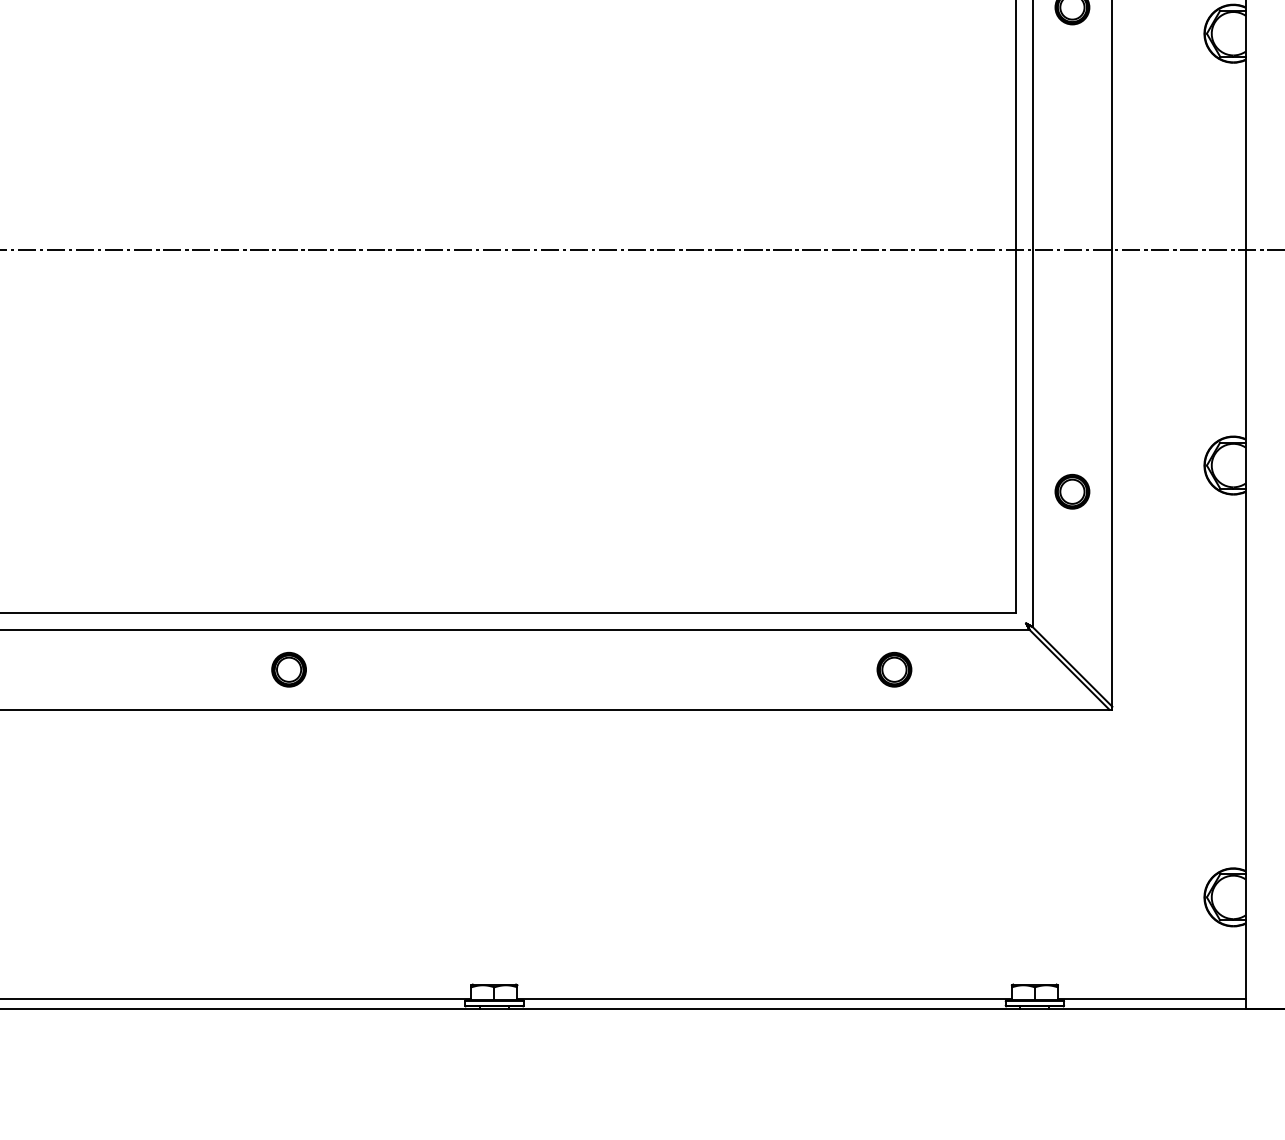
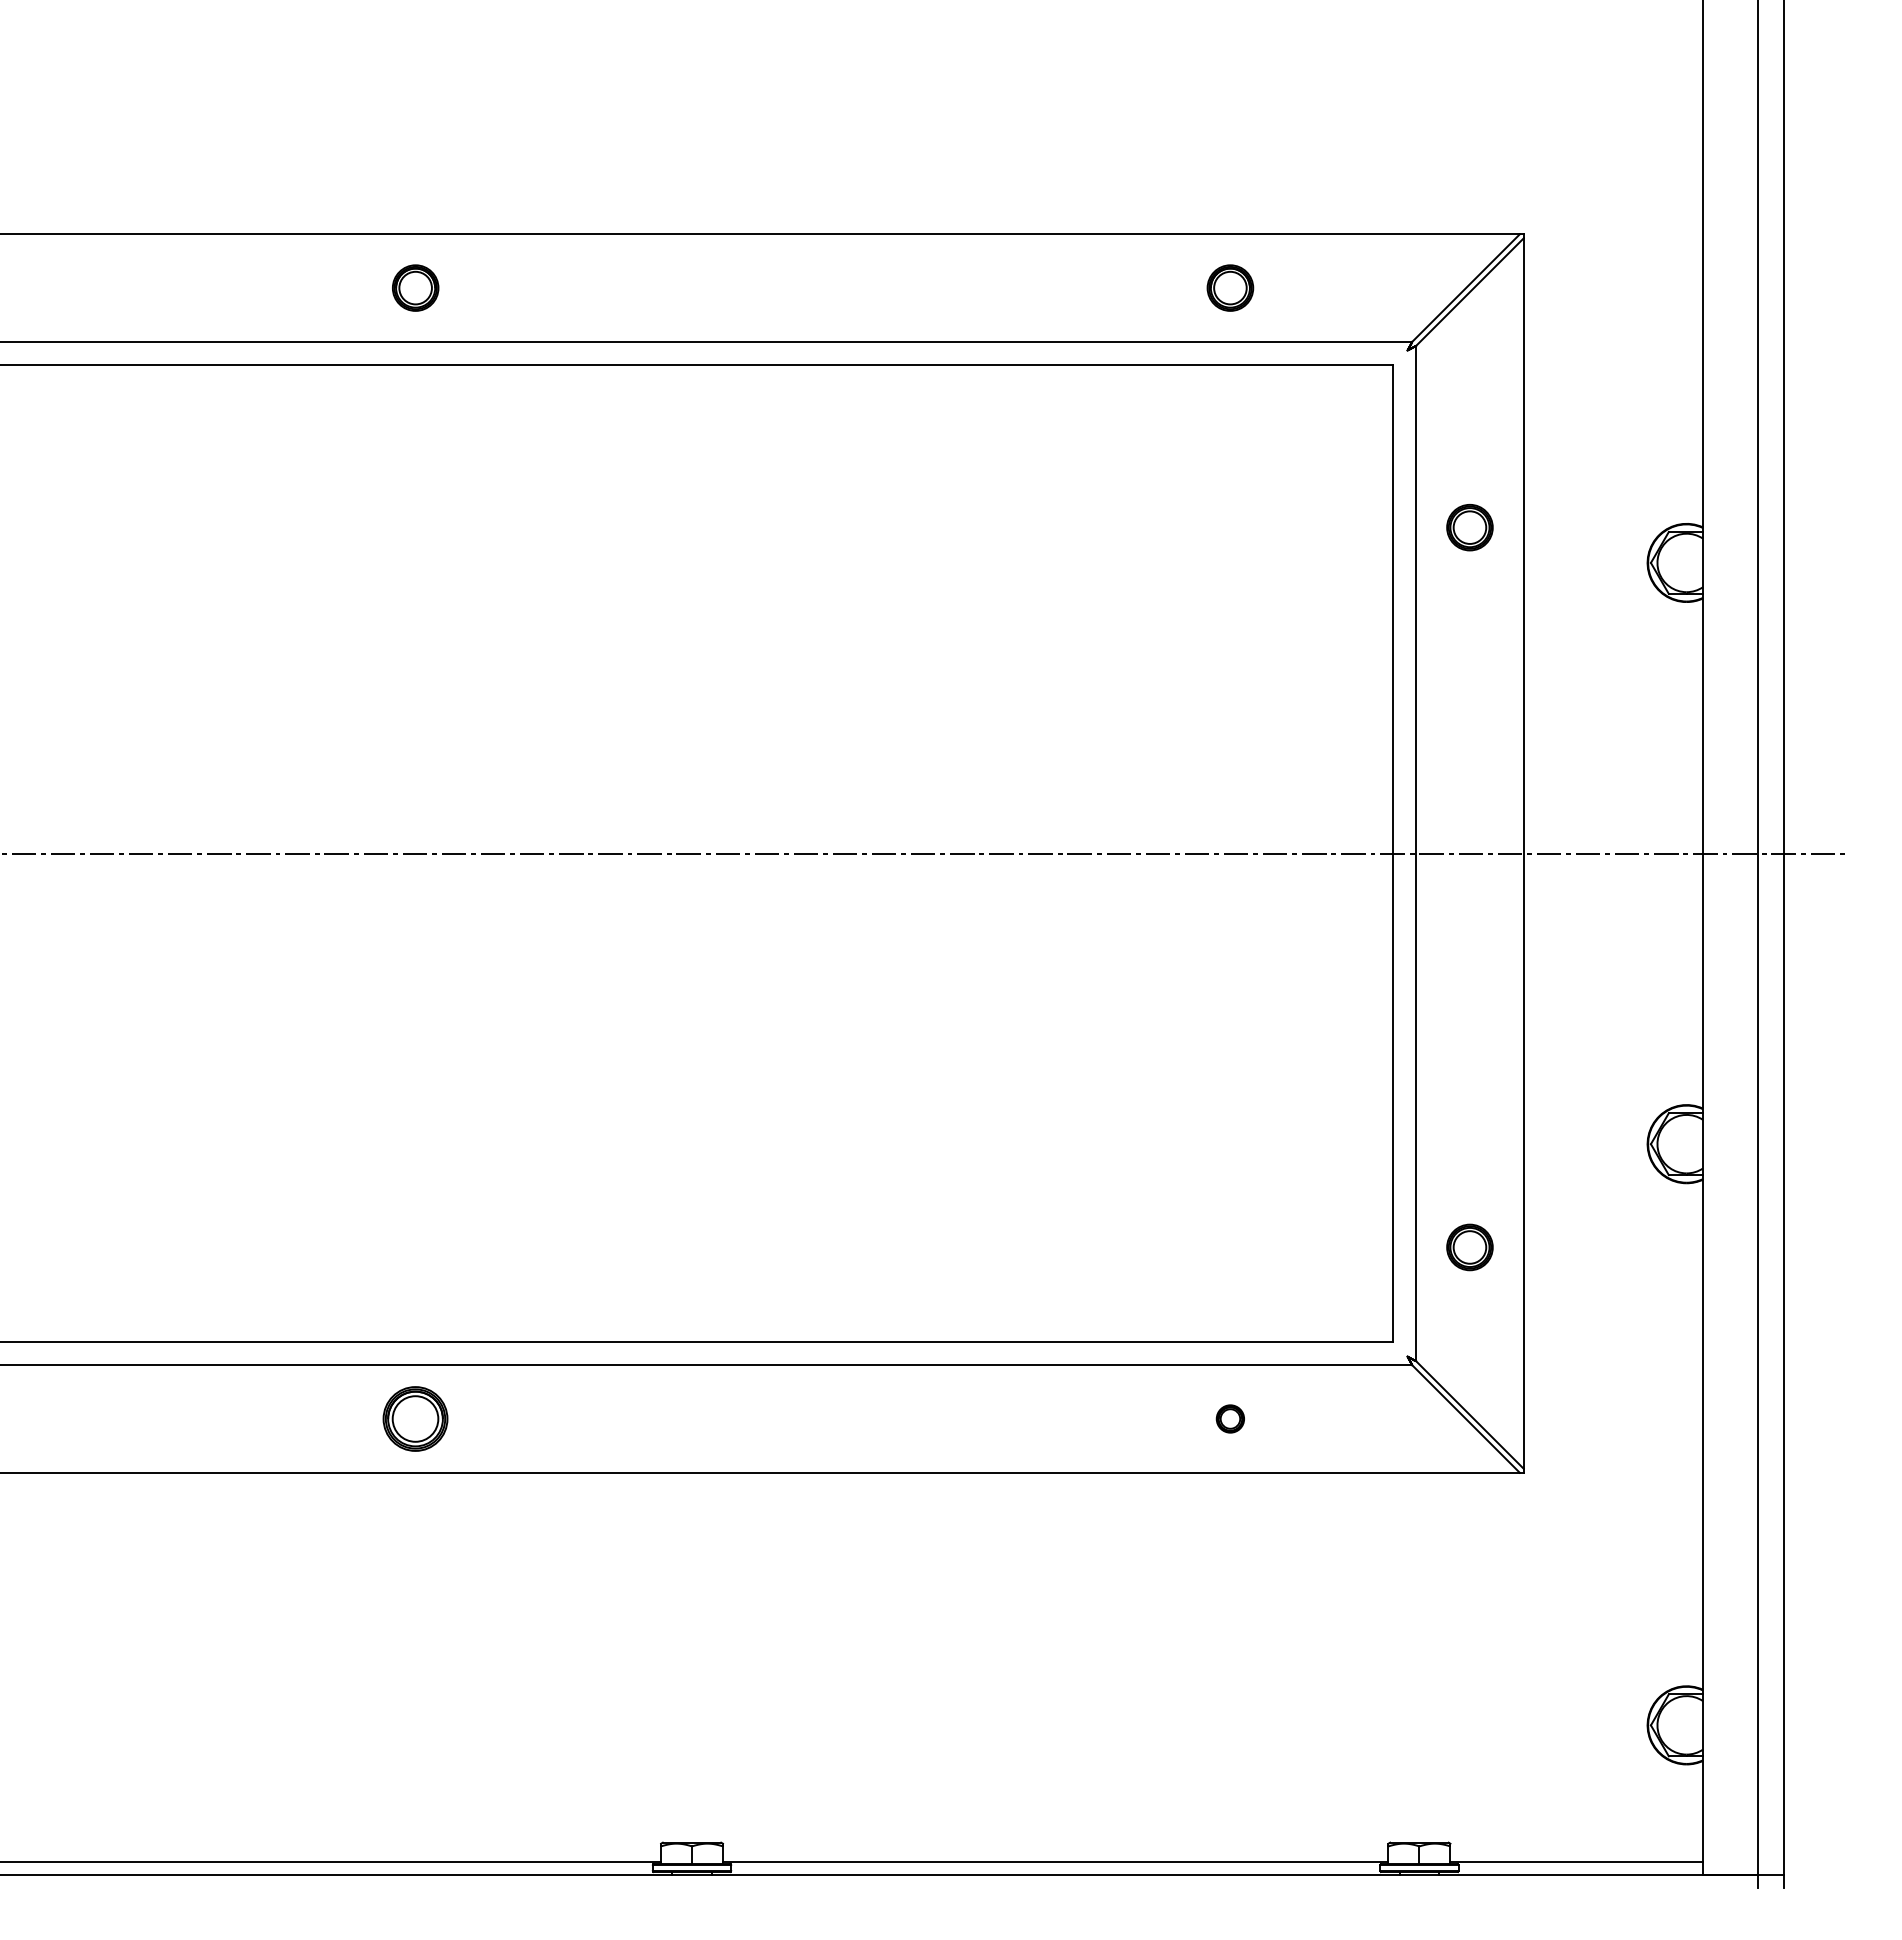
part: (1072, 491) -> (1469, 1247), moved
part: (288, 669) -> (415, 1418), size x1.4
part: (894, 669) -> (1230, 1418), size x0.6

